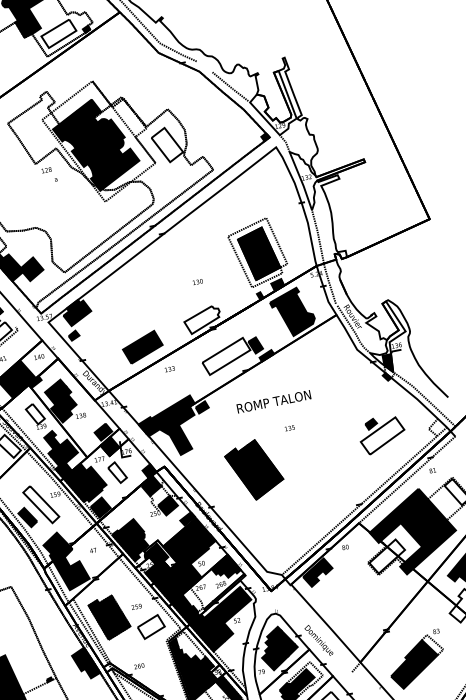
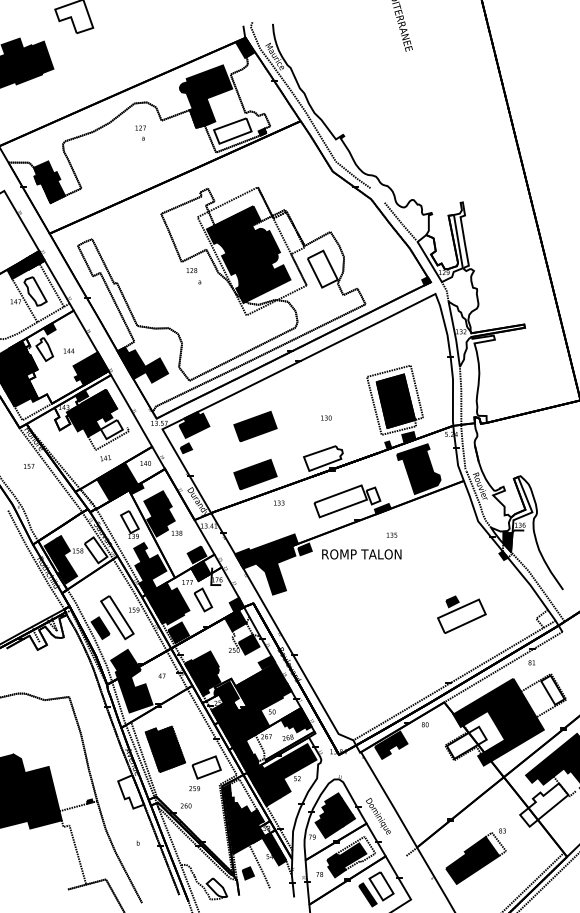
part: (133, 302) -> (255, 426), added
fill: (255, 344) -> (373, 495), removed
text: (273, 401) -> (361, 554), moved
text: (289, 427) -> (391, 534), moved
part: (381, 434) -> (461, 614), moved
part: (254, 470) -> (346, 625), removed
text: (136, 606) -> (194, 788), moved
fill: (86, 662) -> (131, 791), removed

